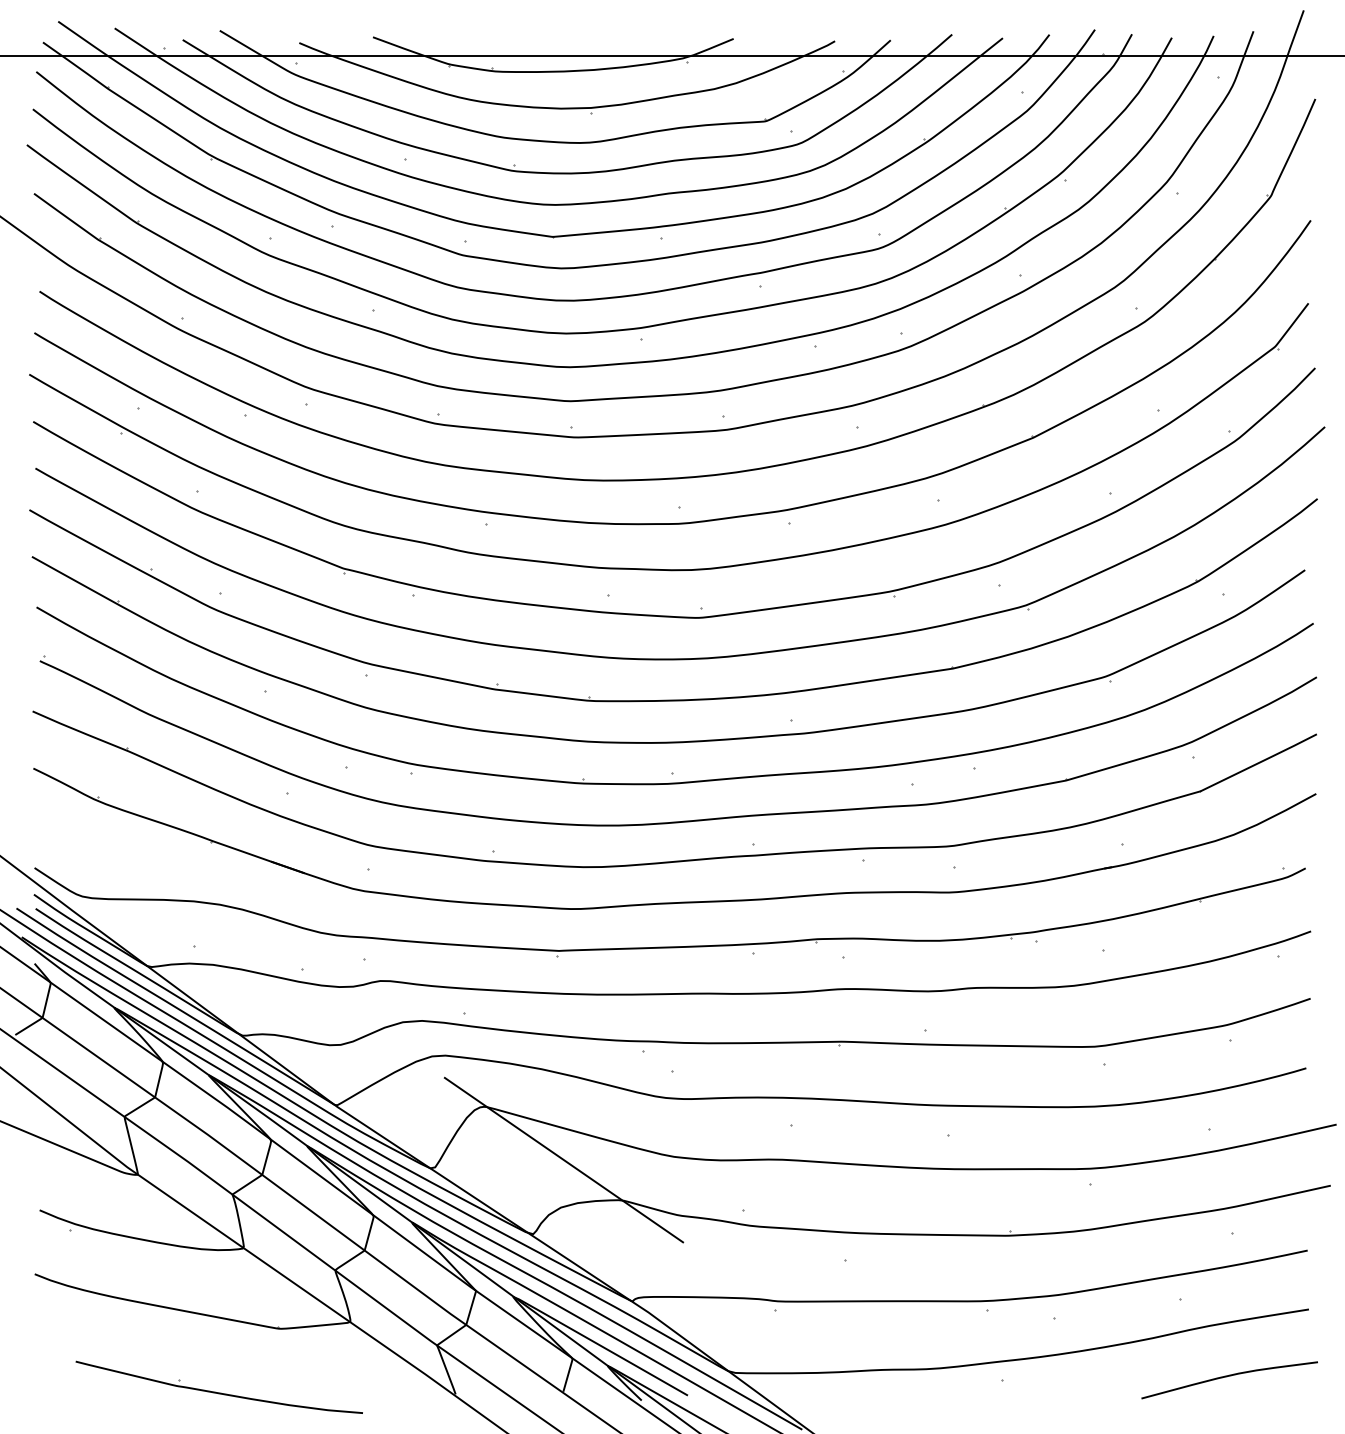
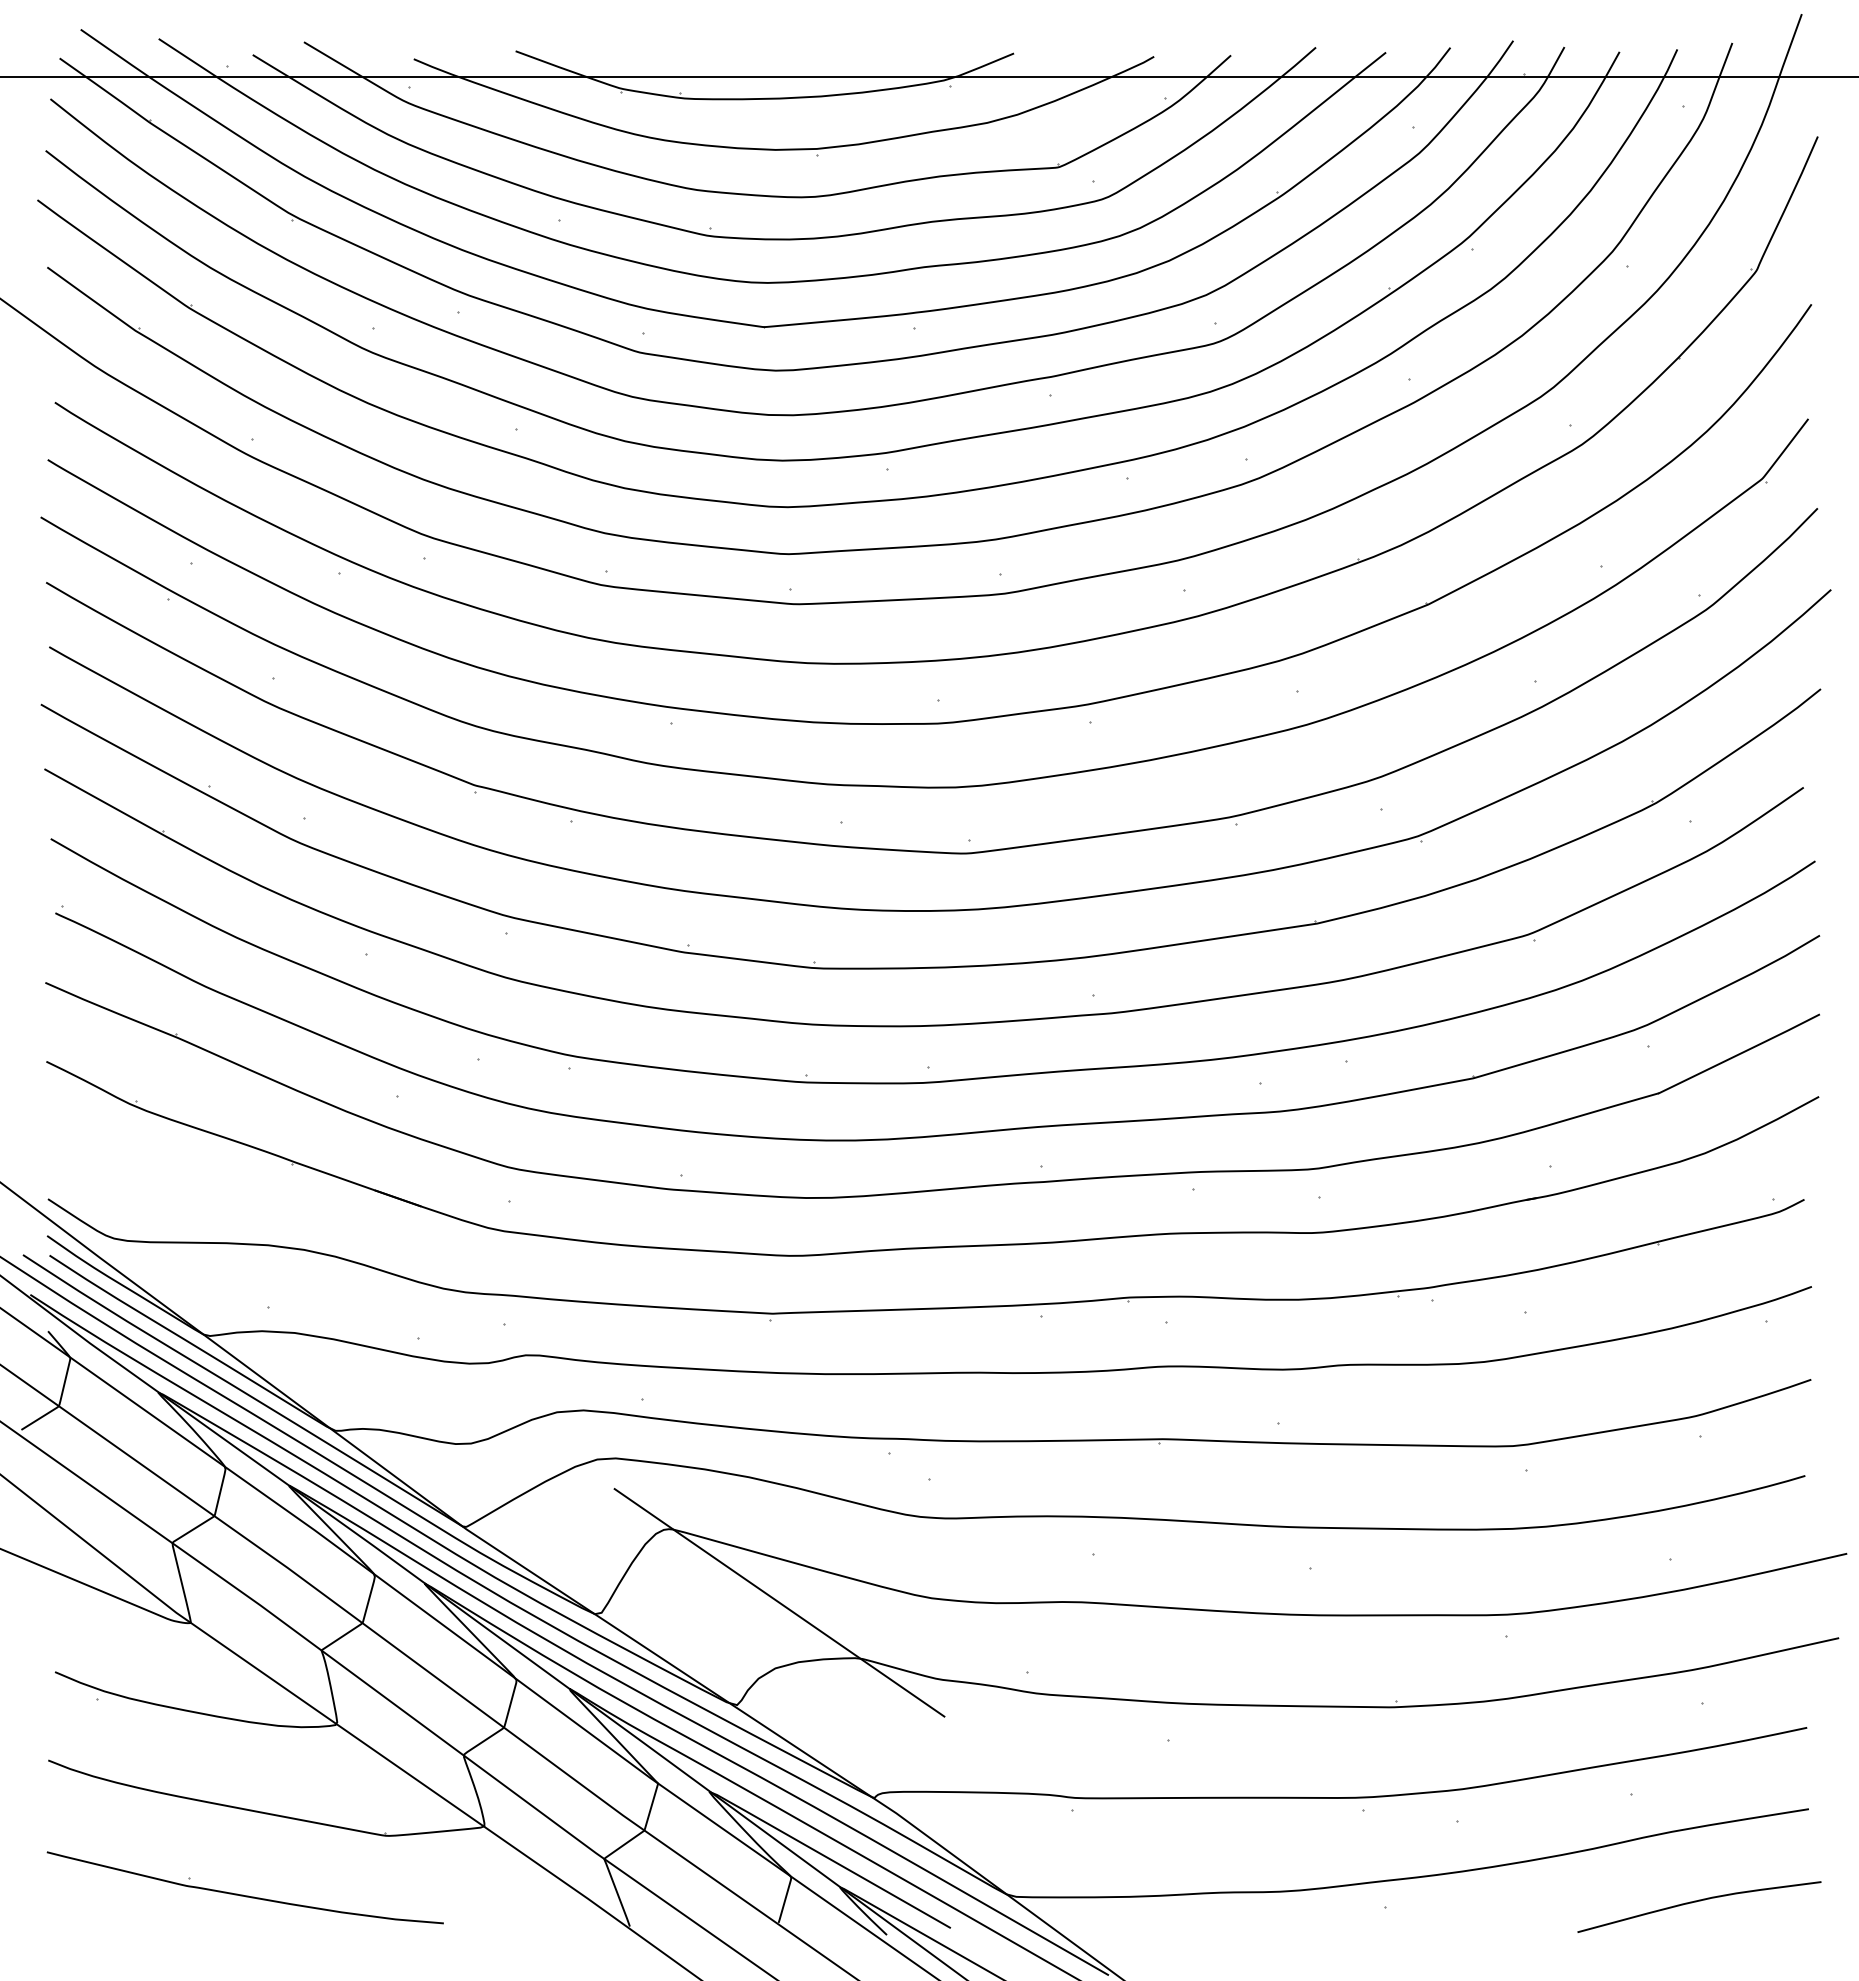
part: (218, 1392) -> (243, 1894), moved

